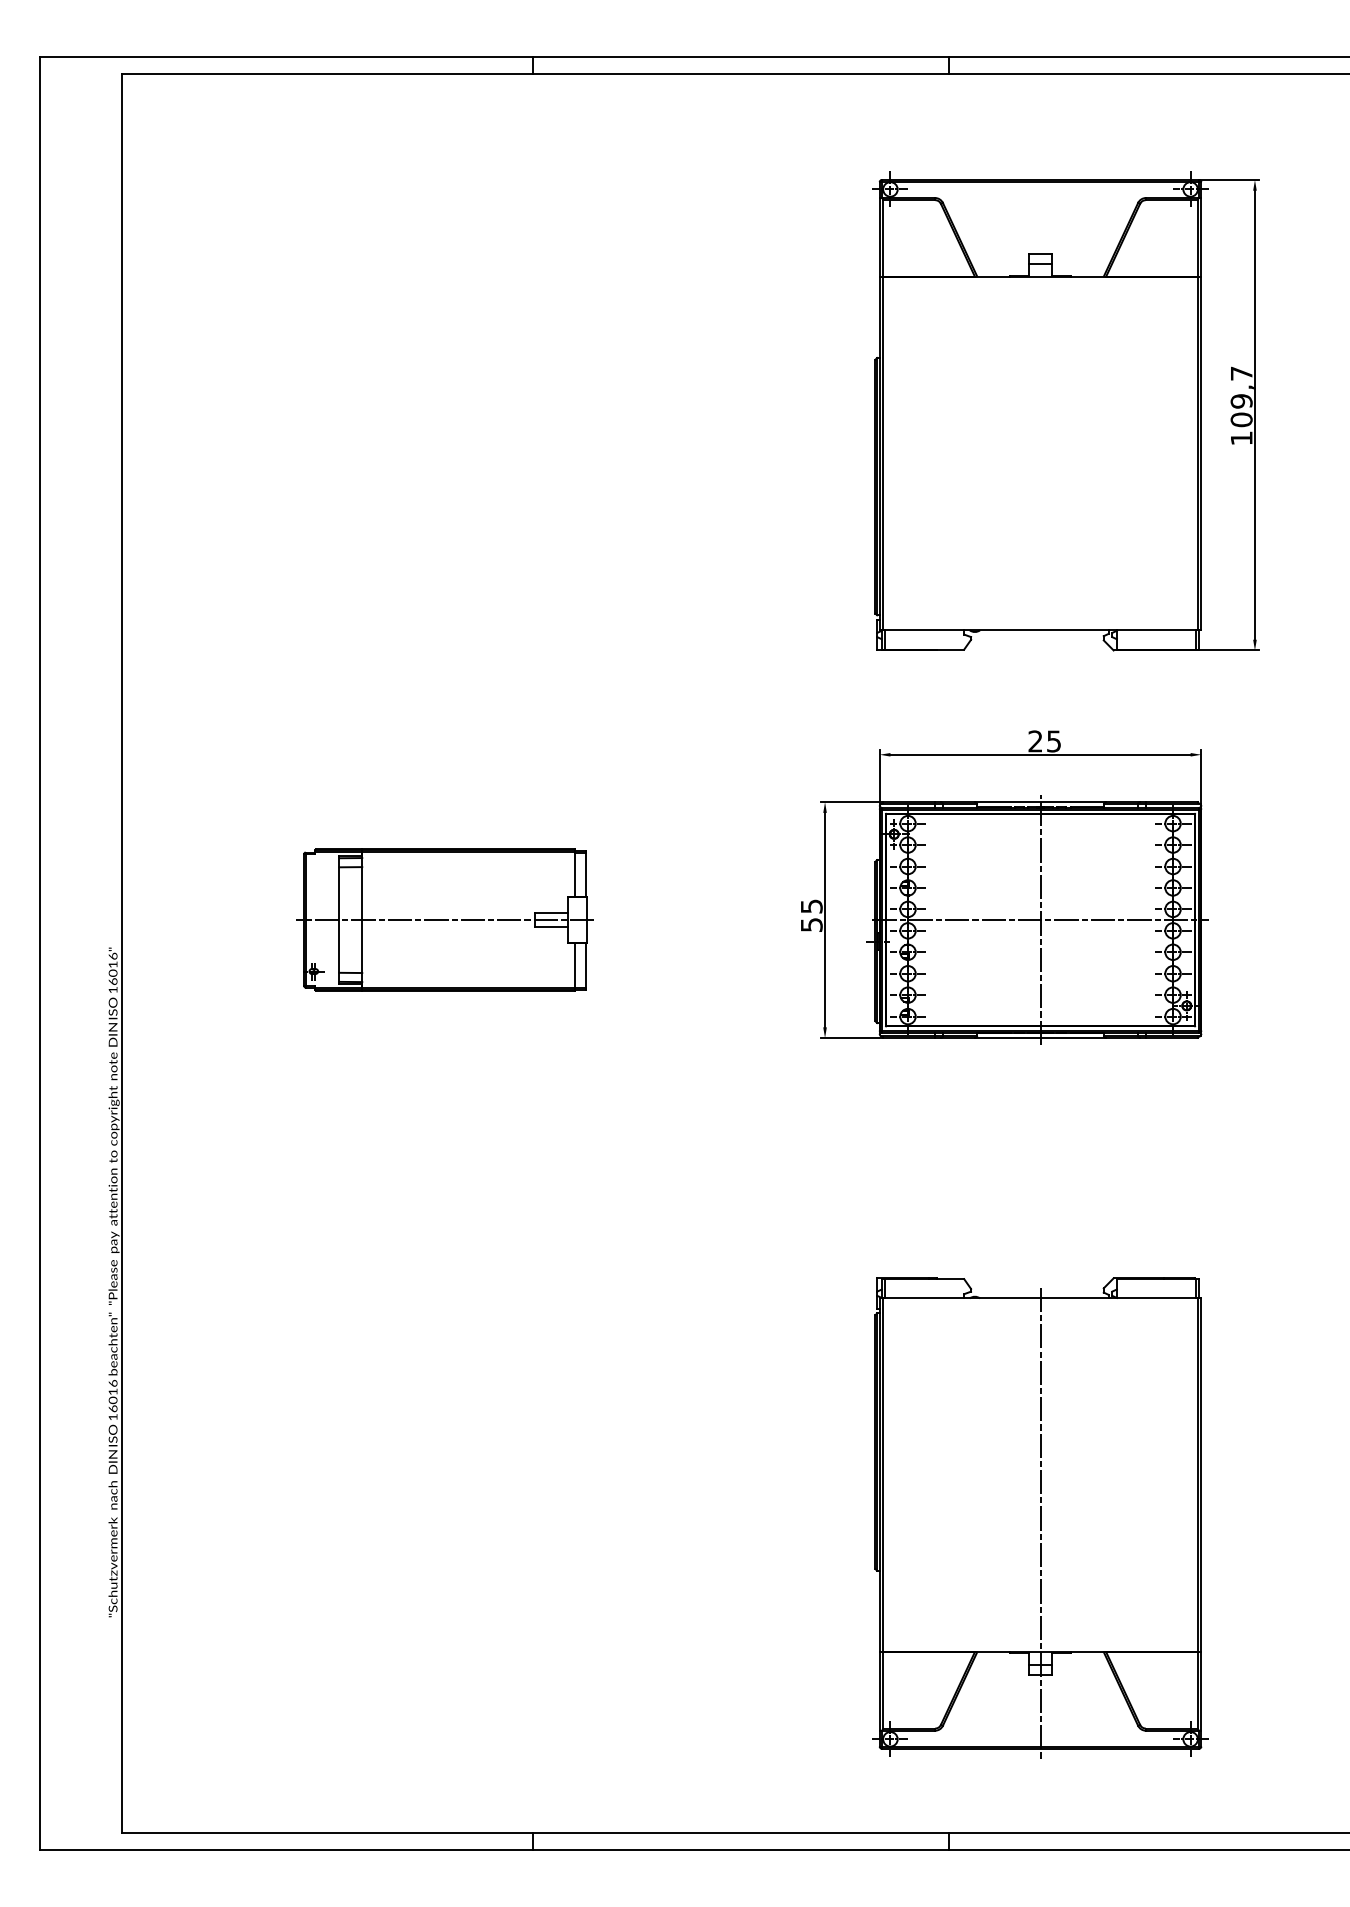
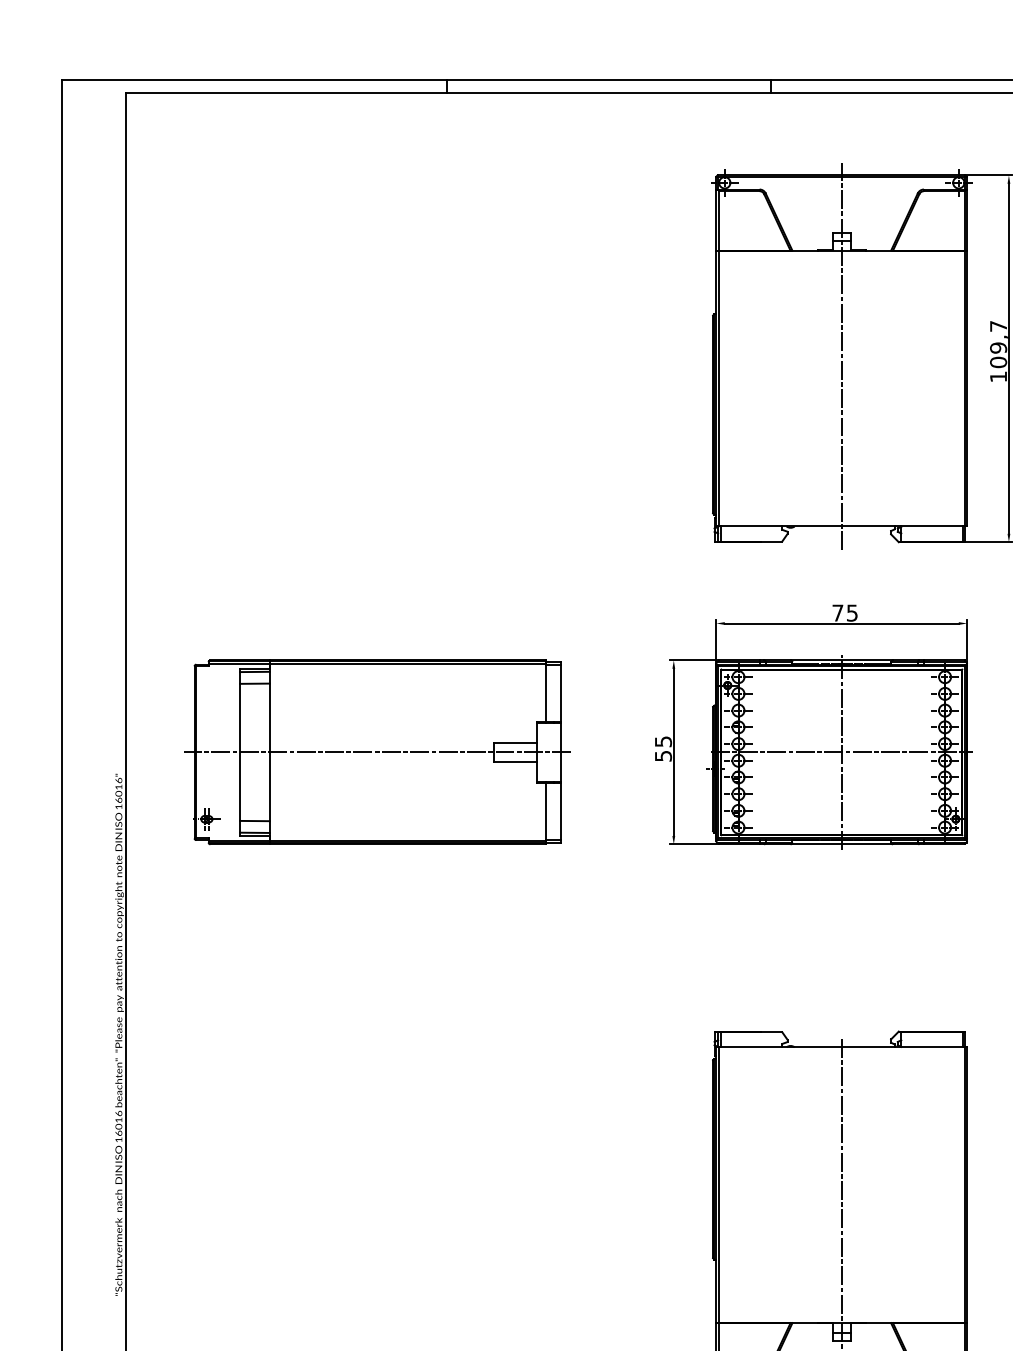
line: (1040, 412) -> (841, 356), added
text: (1035, 741) -> (837, 613), 25 -> 75
part: (445, 919) -> (377, 751), size x1.67

